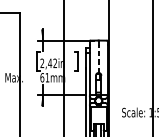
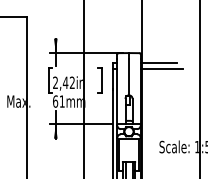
line: (121, 47) -> (158, 62), added
line: (123, 53) -> (161, 69), added
line: (99, 58) -> (129, 76), dashed -> solid

